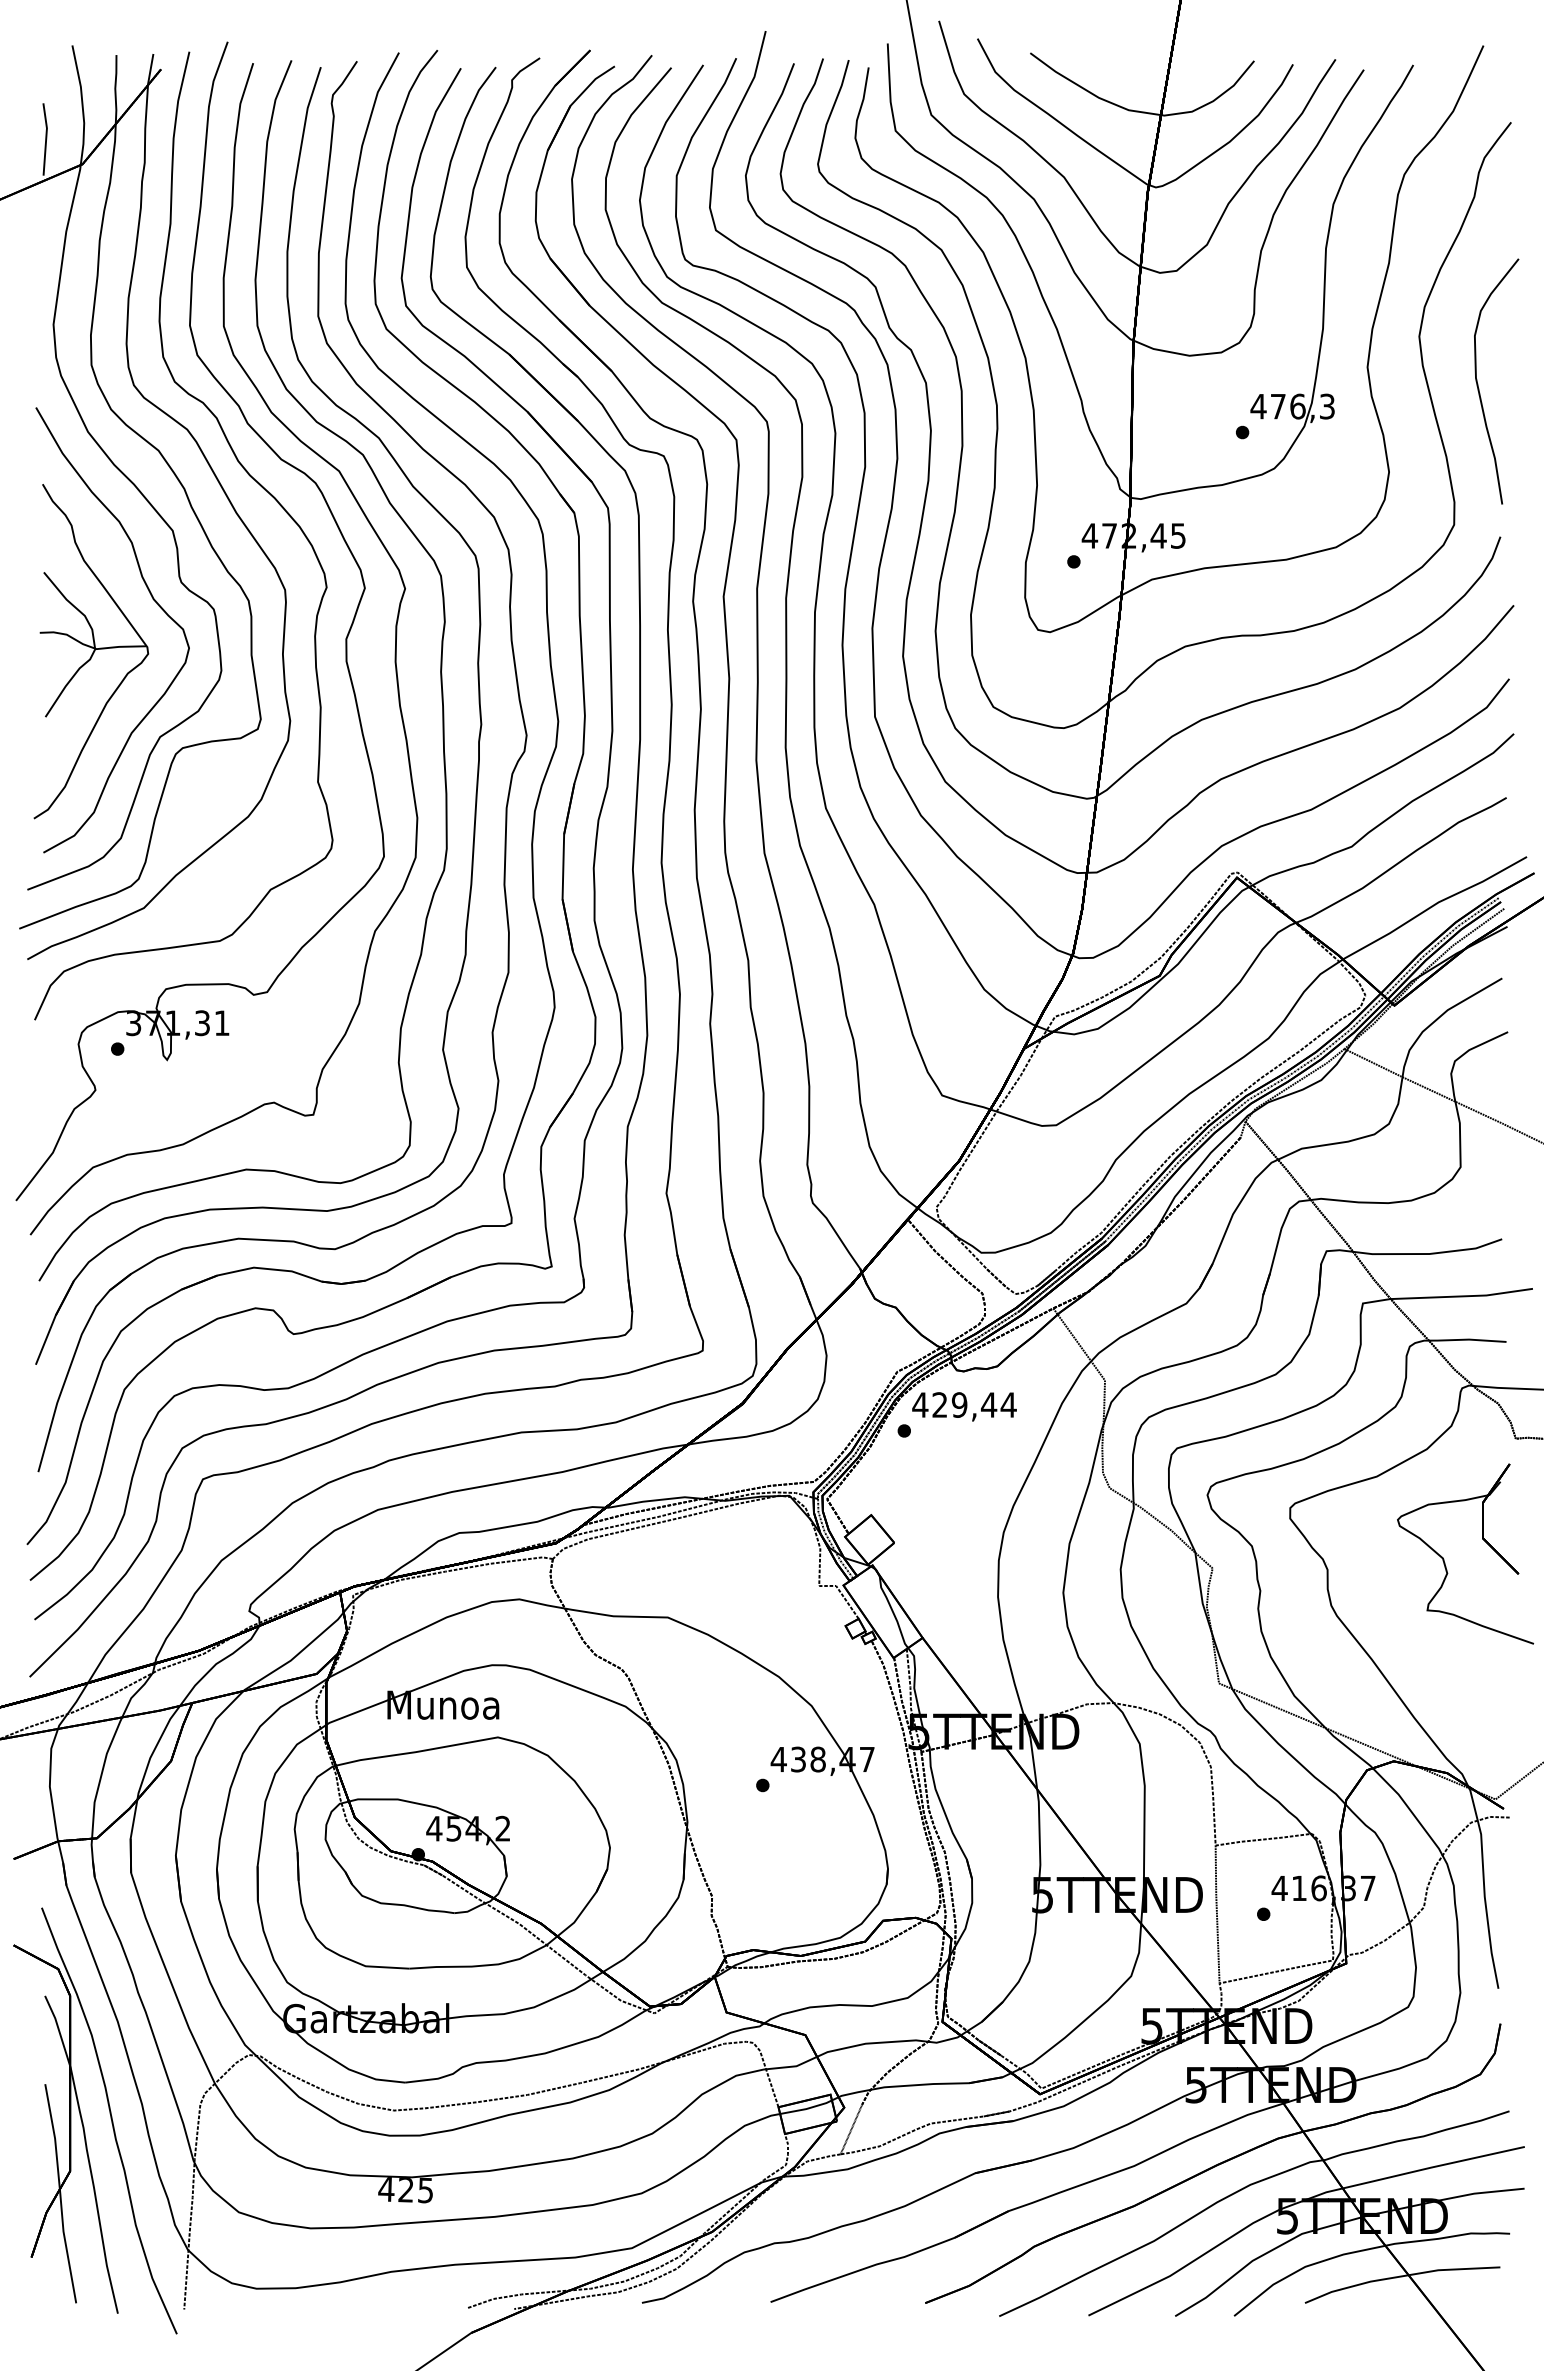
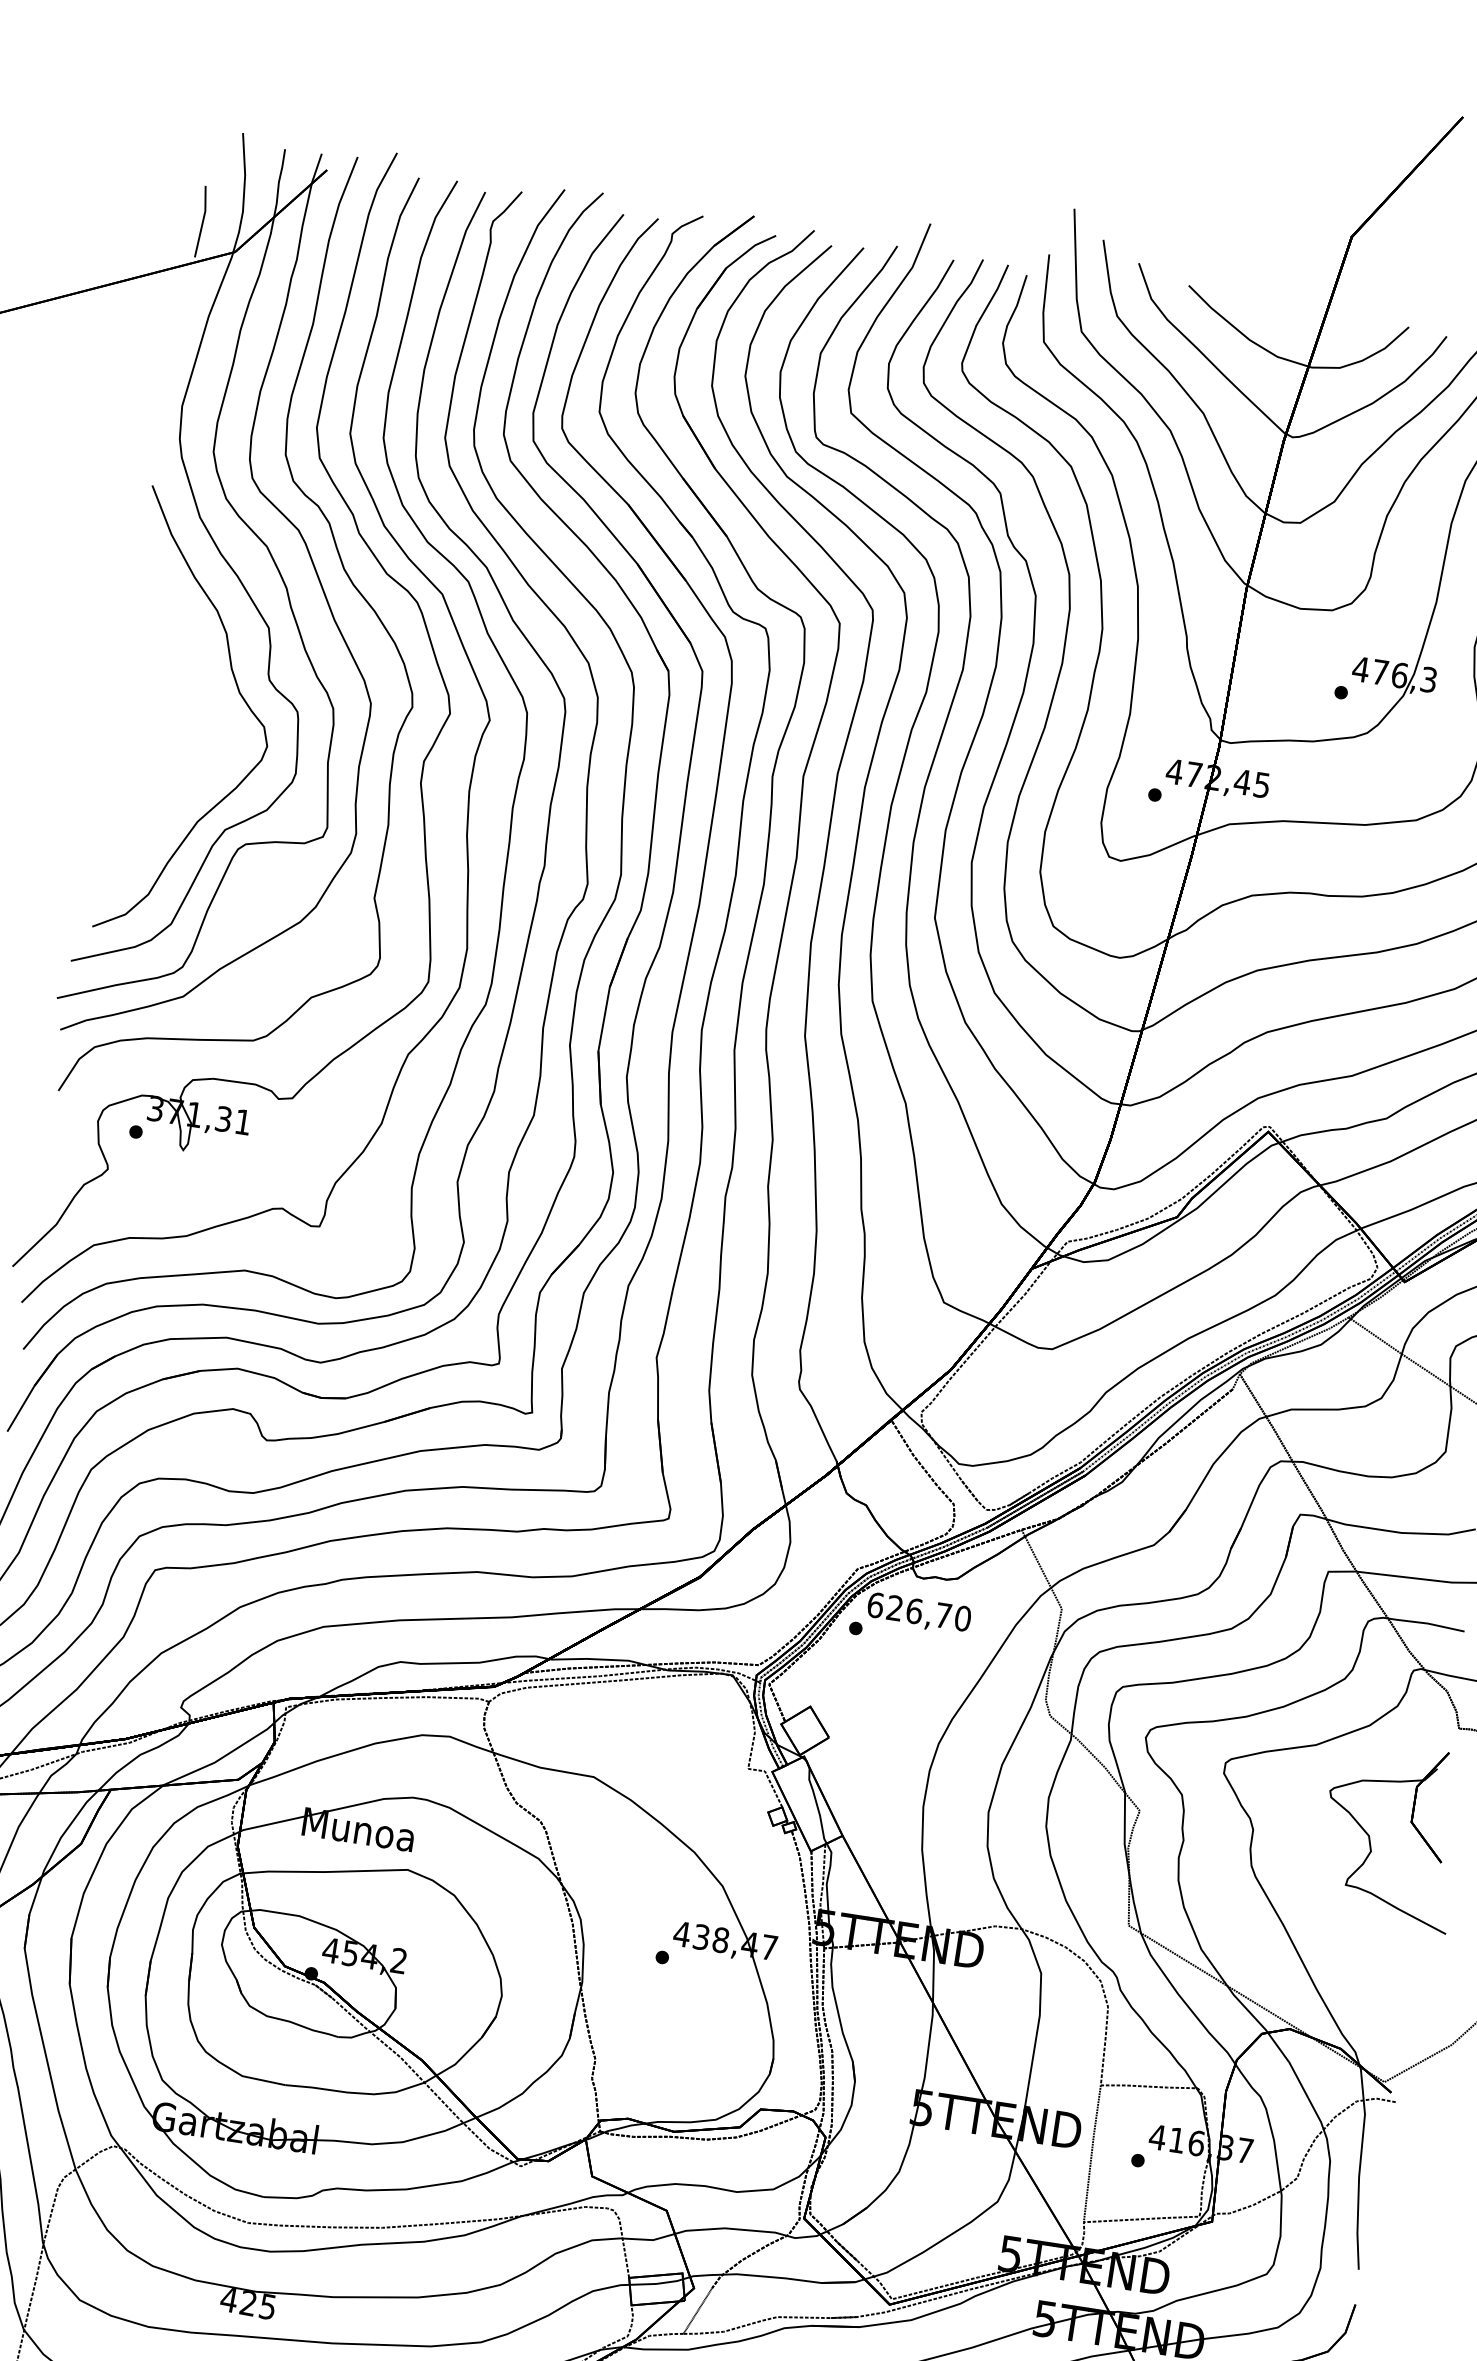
part: (91, 651) -> (170, 735), removed
text: (964, 1404) -> (919, 1611), 429,44 -> 626,70

